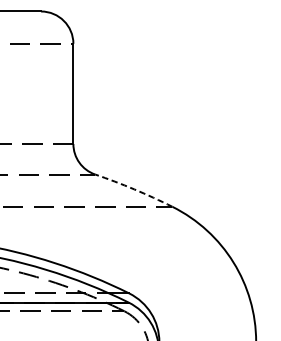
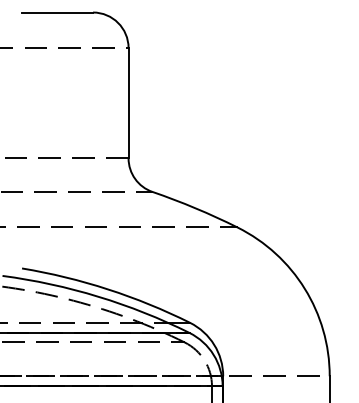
arc: (134, 189) -> (195, 208), dashed -> solid

